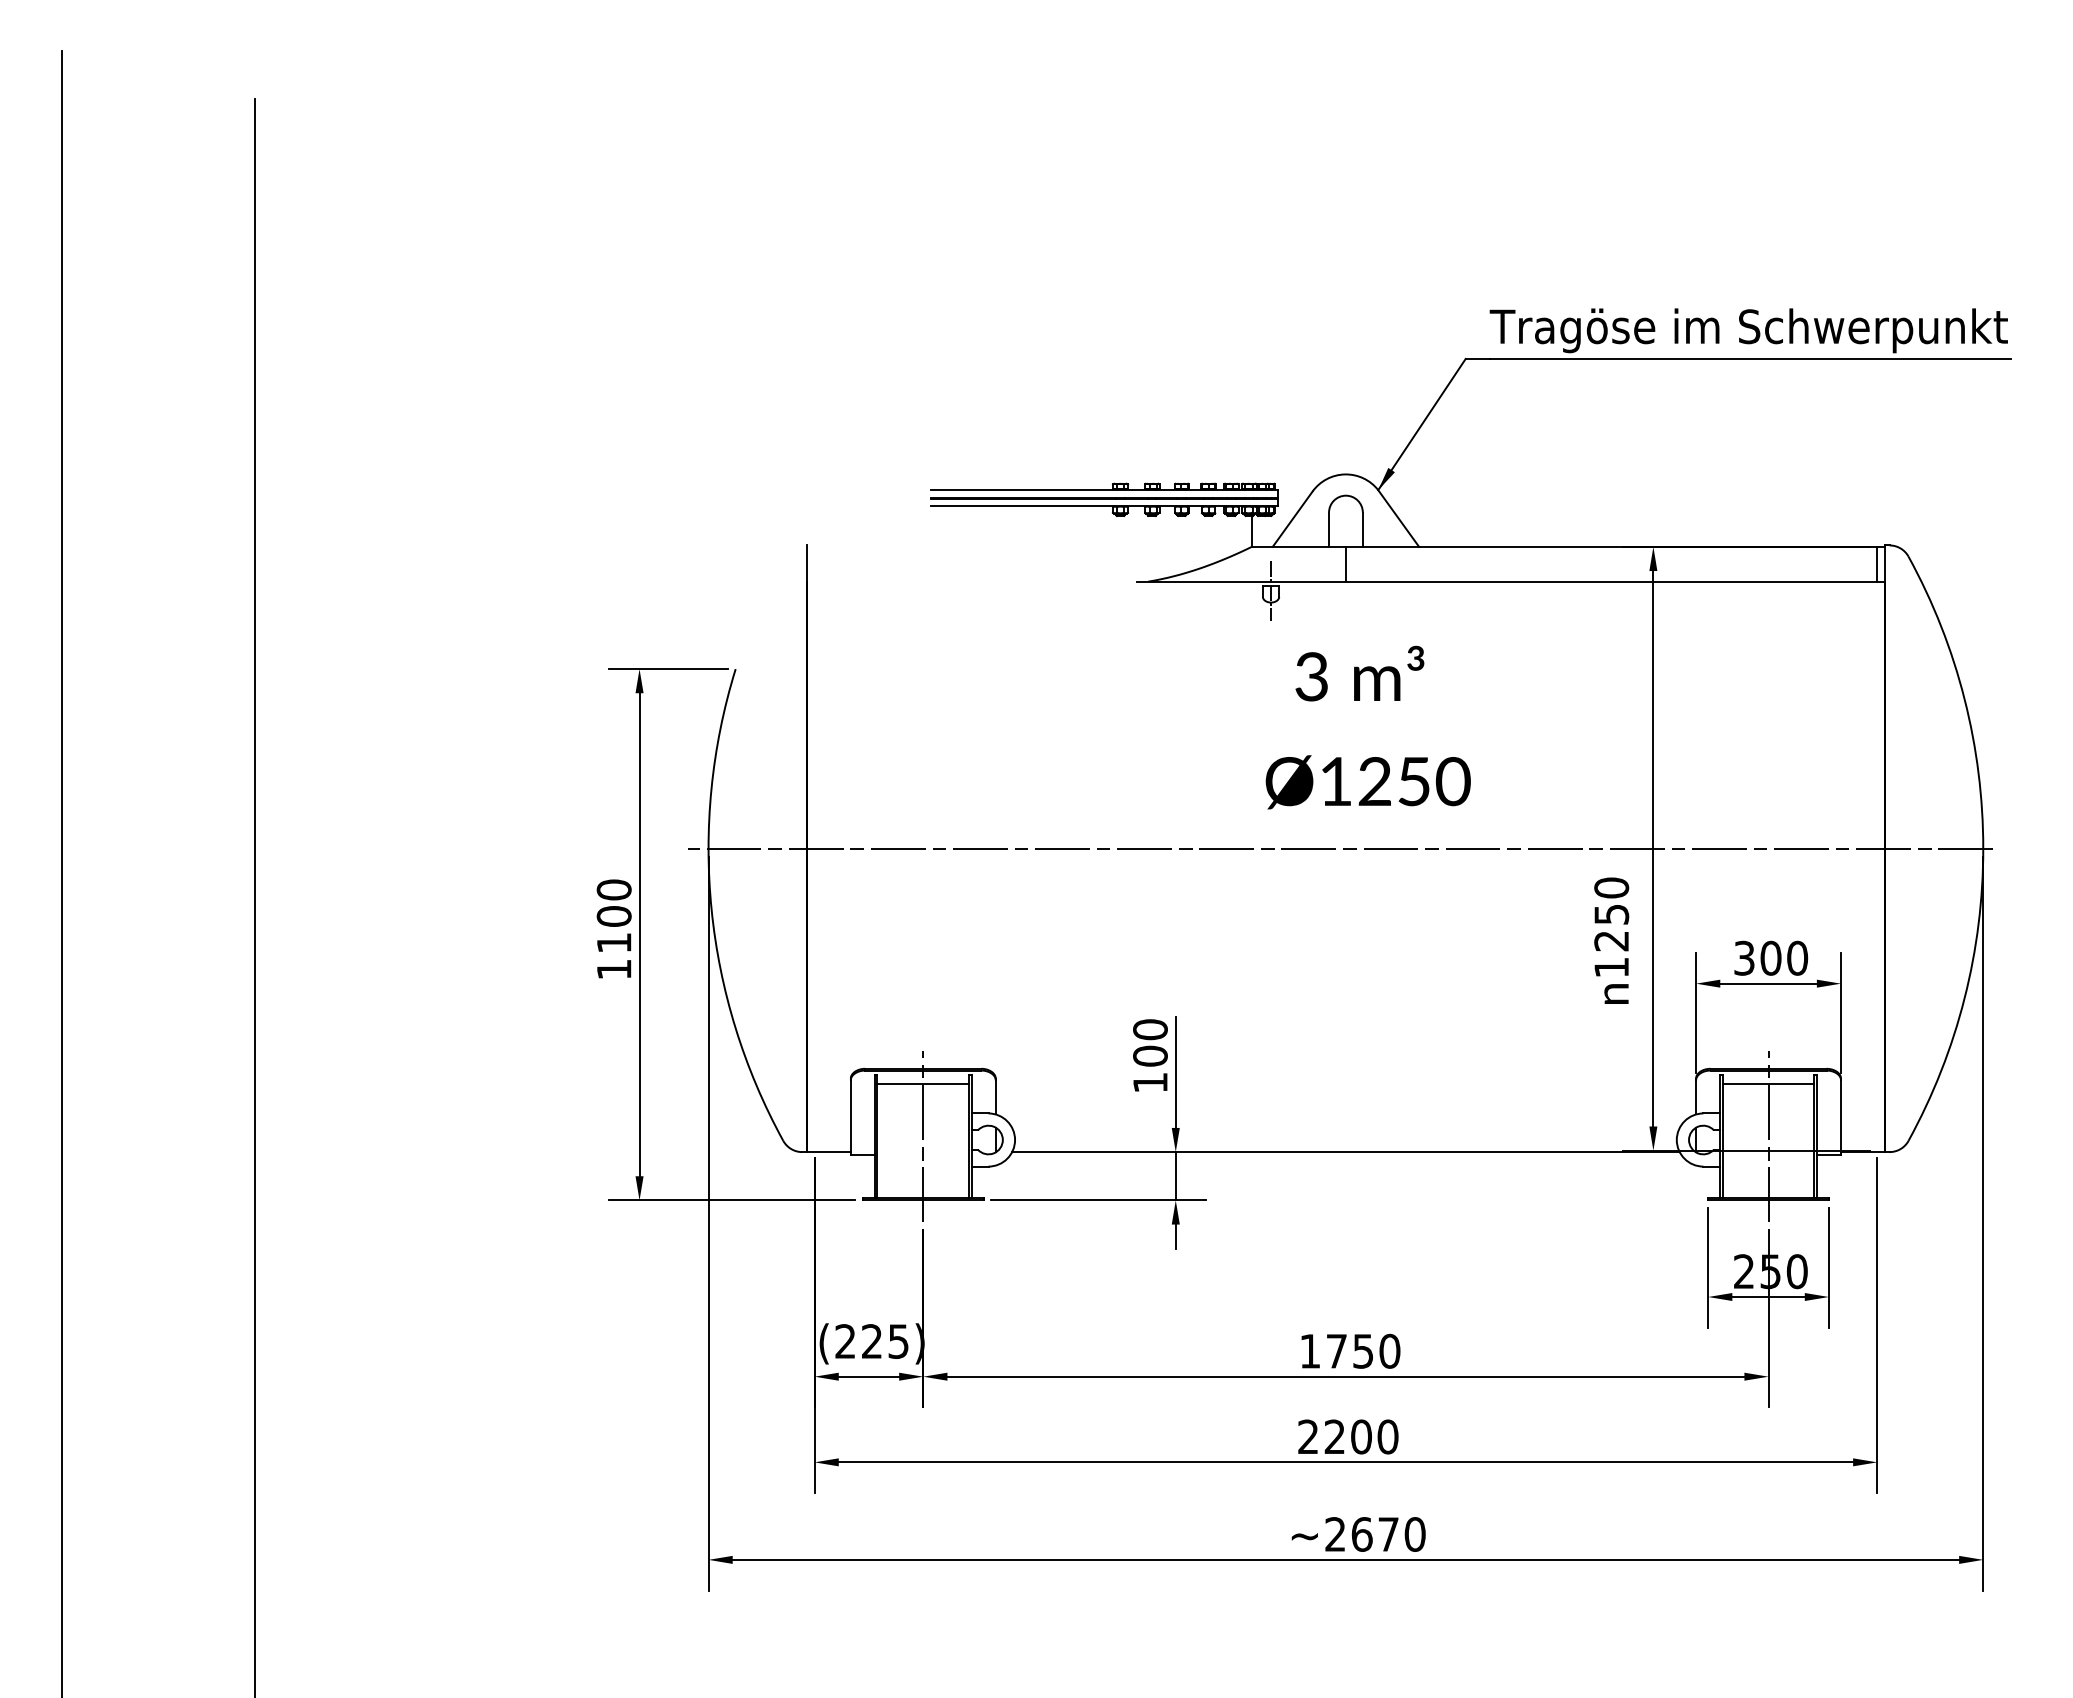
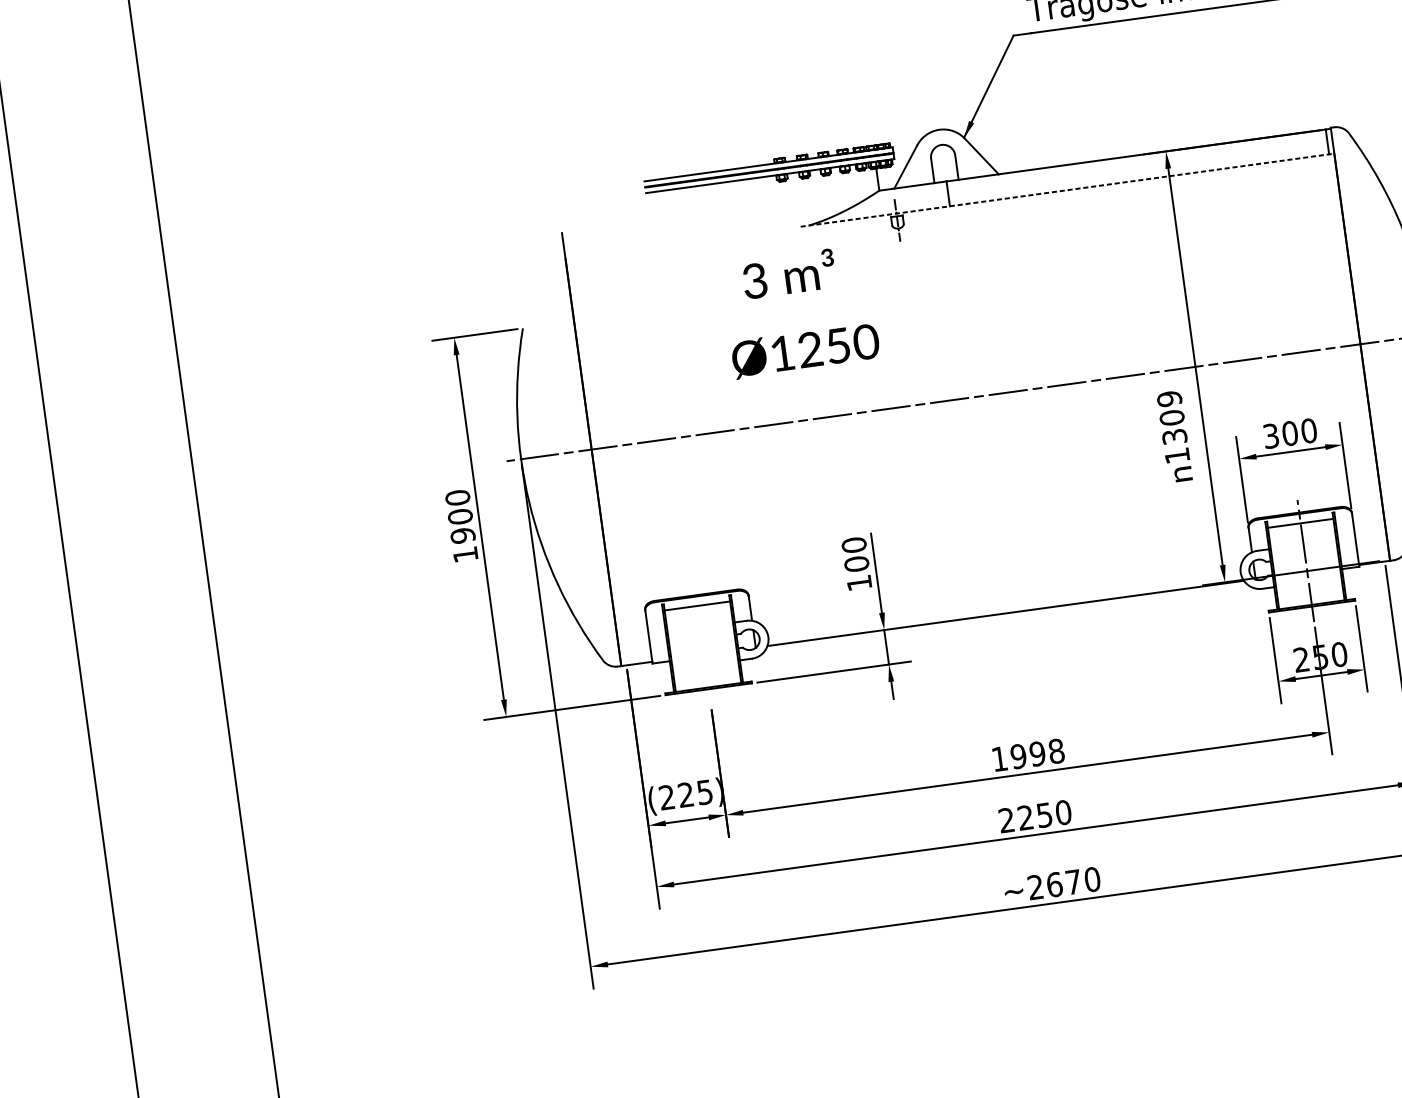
line: (1510, 581) -> (1067, 190), solid -> dashed
text: (1367, 727) -> (799, 311), moved
text: (1611, 914) -> (1172, 417), 1250 -> 1309
text: (613, 942) -> (462, 535), 1100 -> 1900
line: (923, 1136) -> (702, 643), removed
text: (1363, 1350) -> (1037, 753), 1750 -> 1998
text: (1361, 1436) -> (1044, 814), 2200 -> 2250

